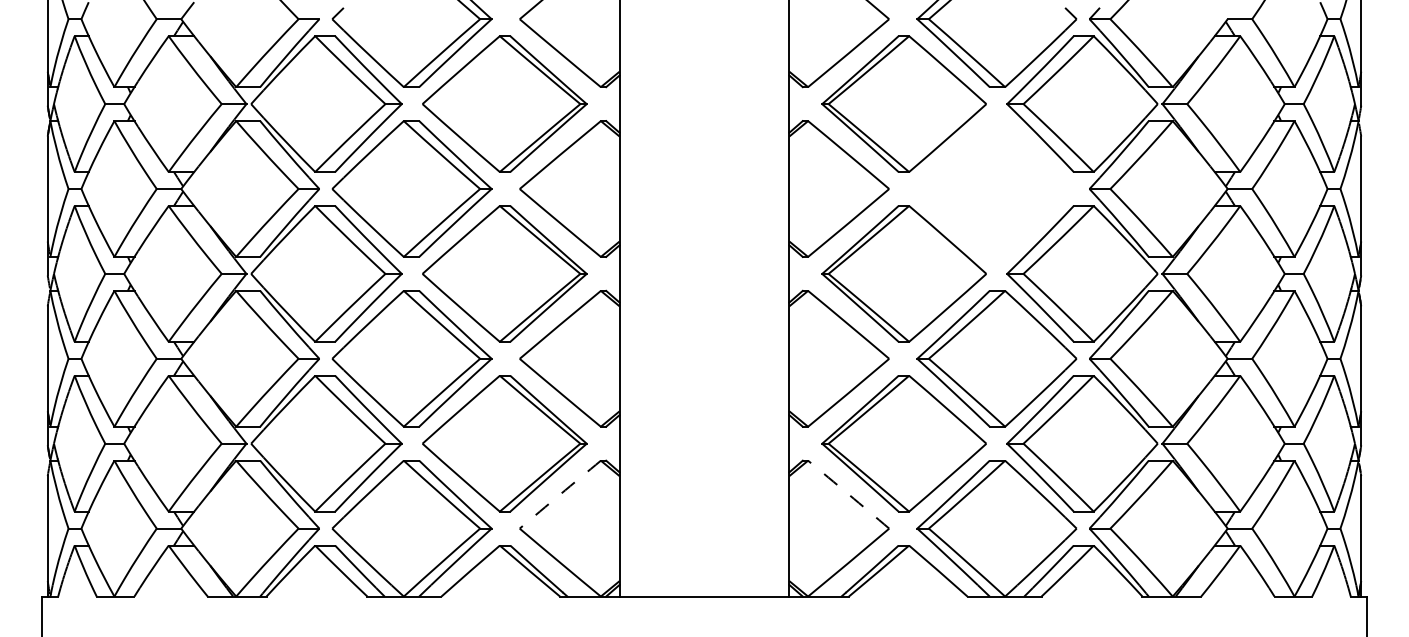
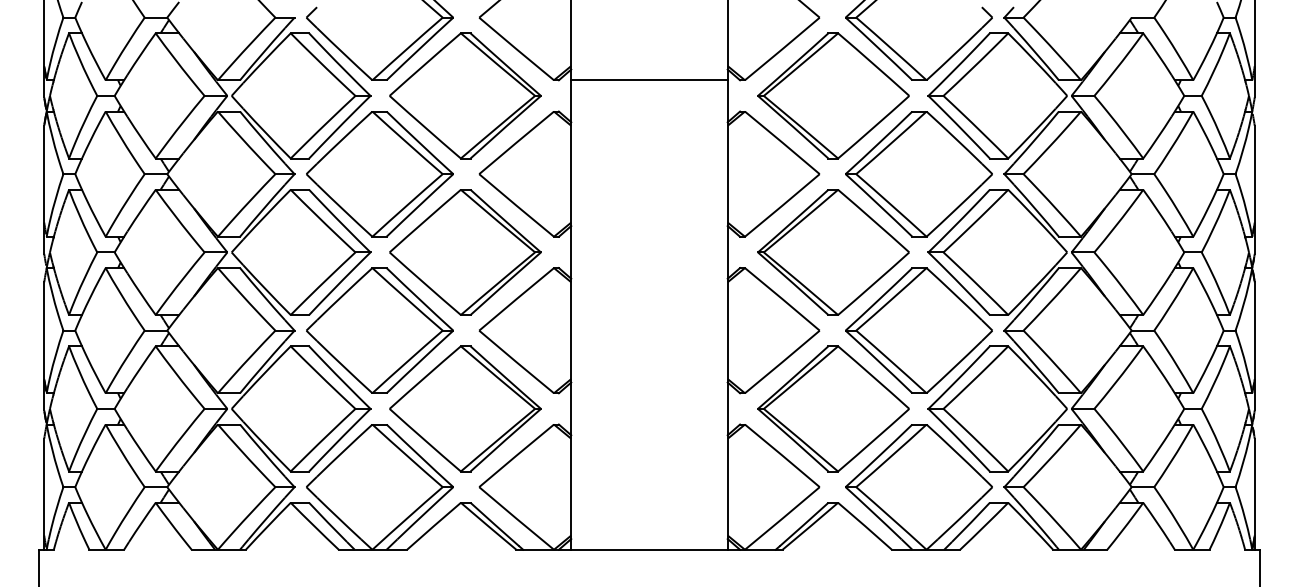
line: (704, 87) -> (649, 80), added
part: (996, 188) -> (918, 173), added
arc: (560, 494) -> (516, 455), dashed -> solid
arc: (848, 494) -> (782, 455), dashed -> solid

